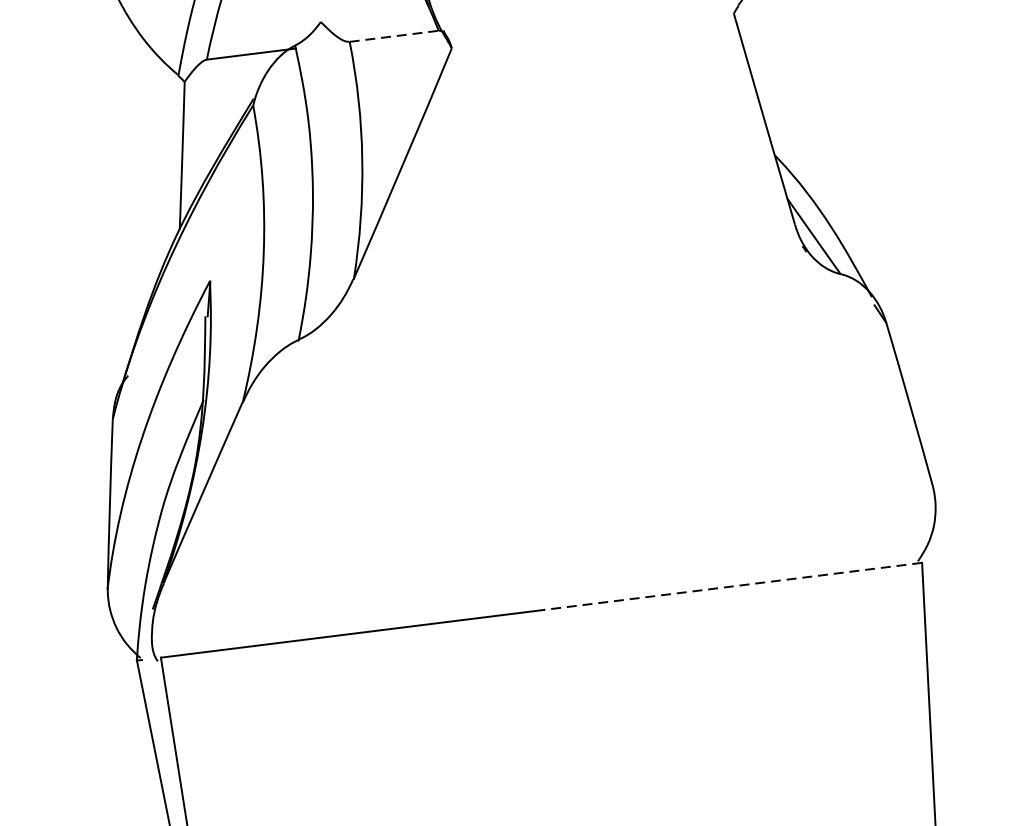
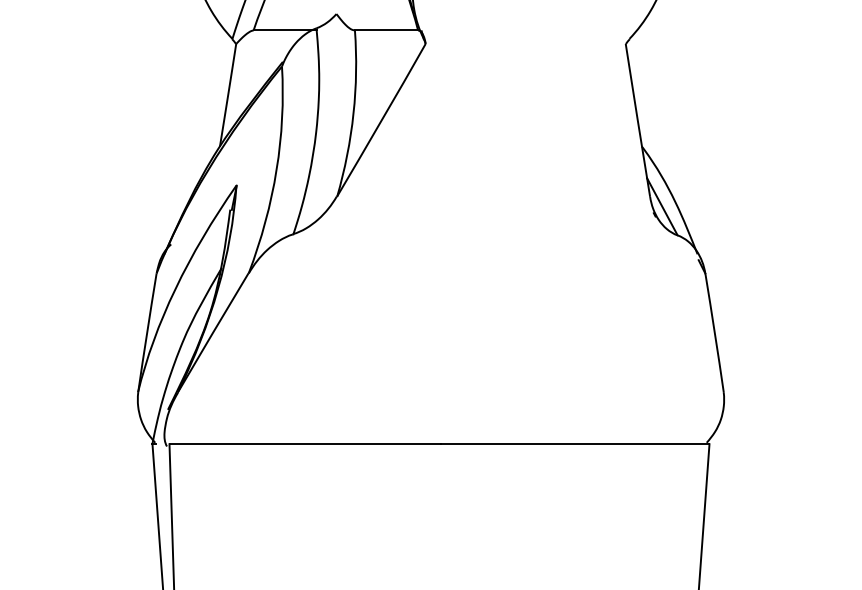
line: (394, 36) -> (386, 30), dashed -> solid
line: (731, 586) -> (574, 444), dashed -> solid

